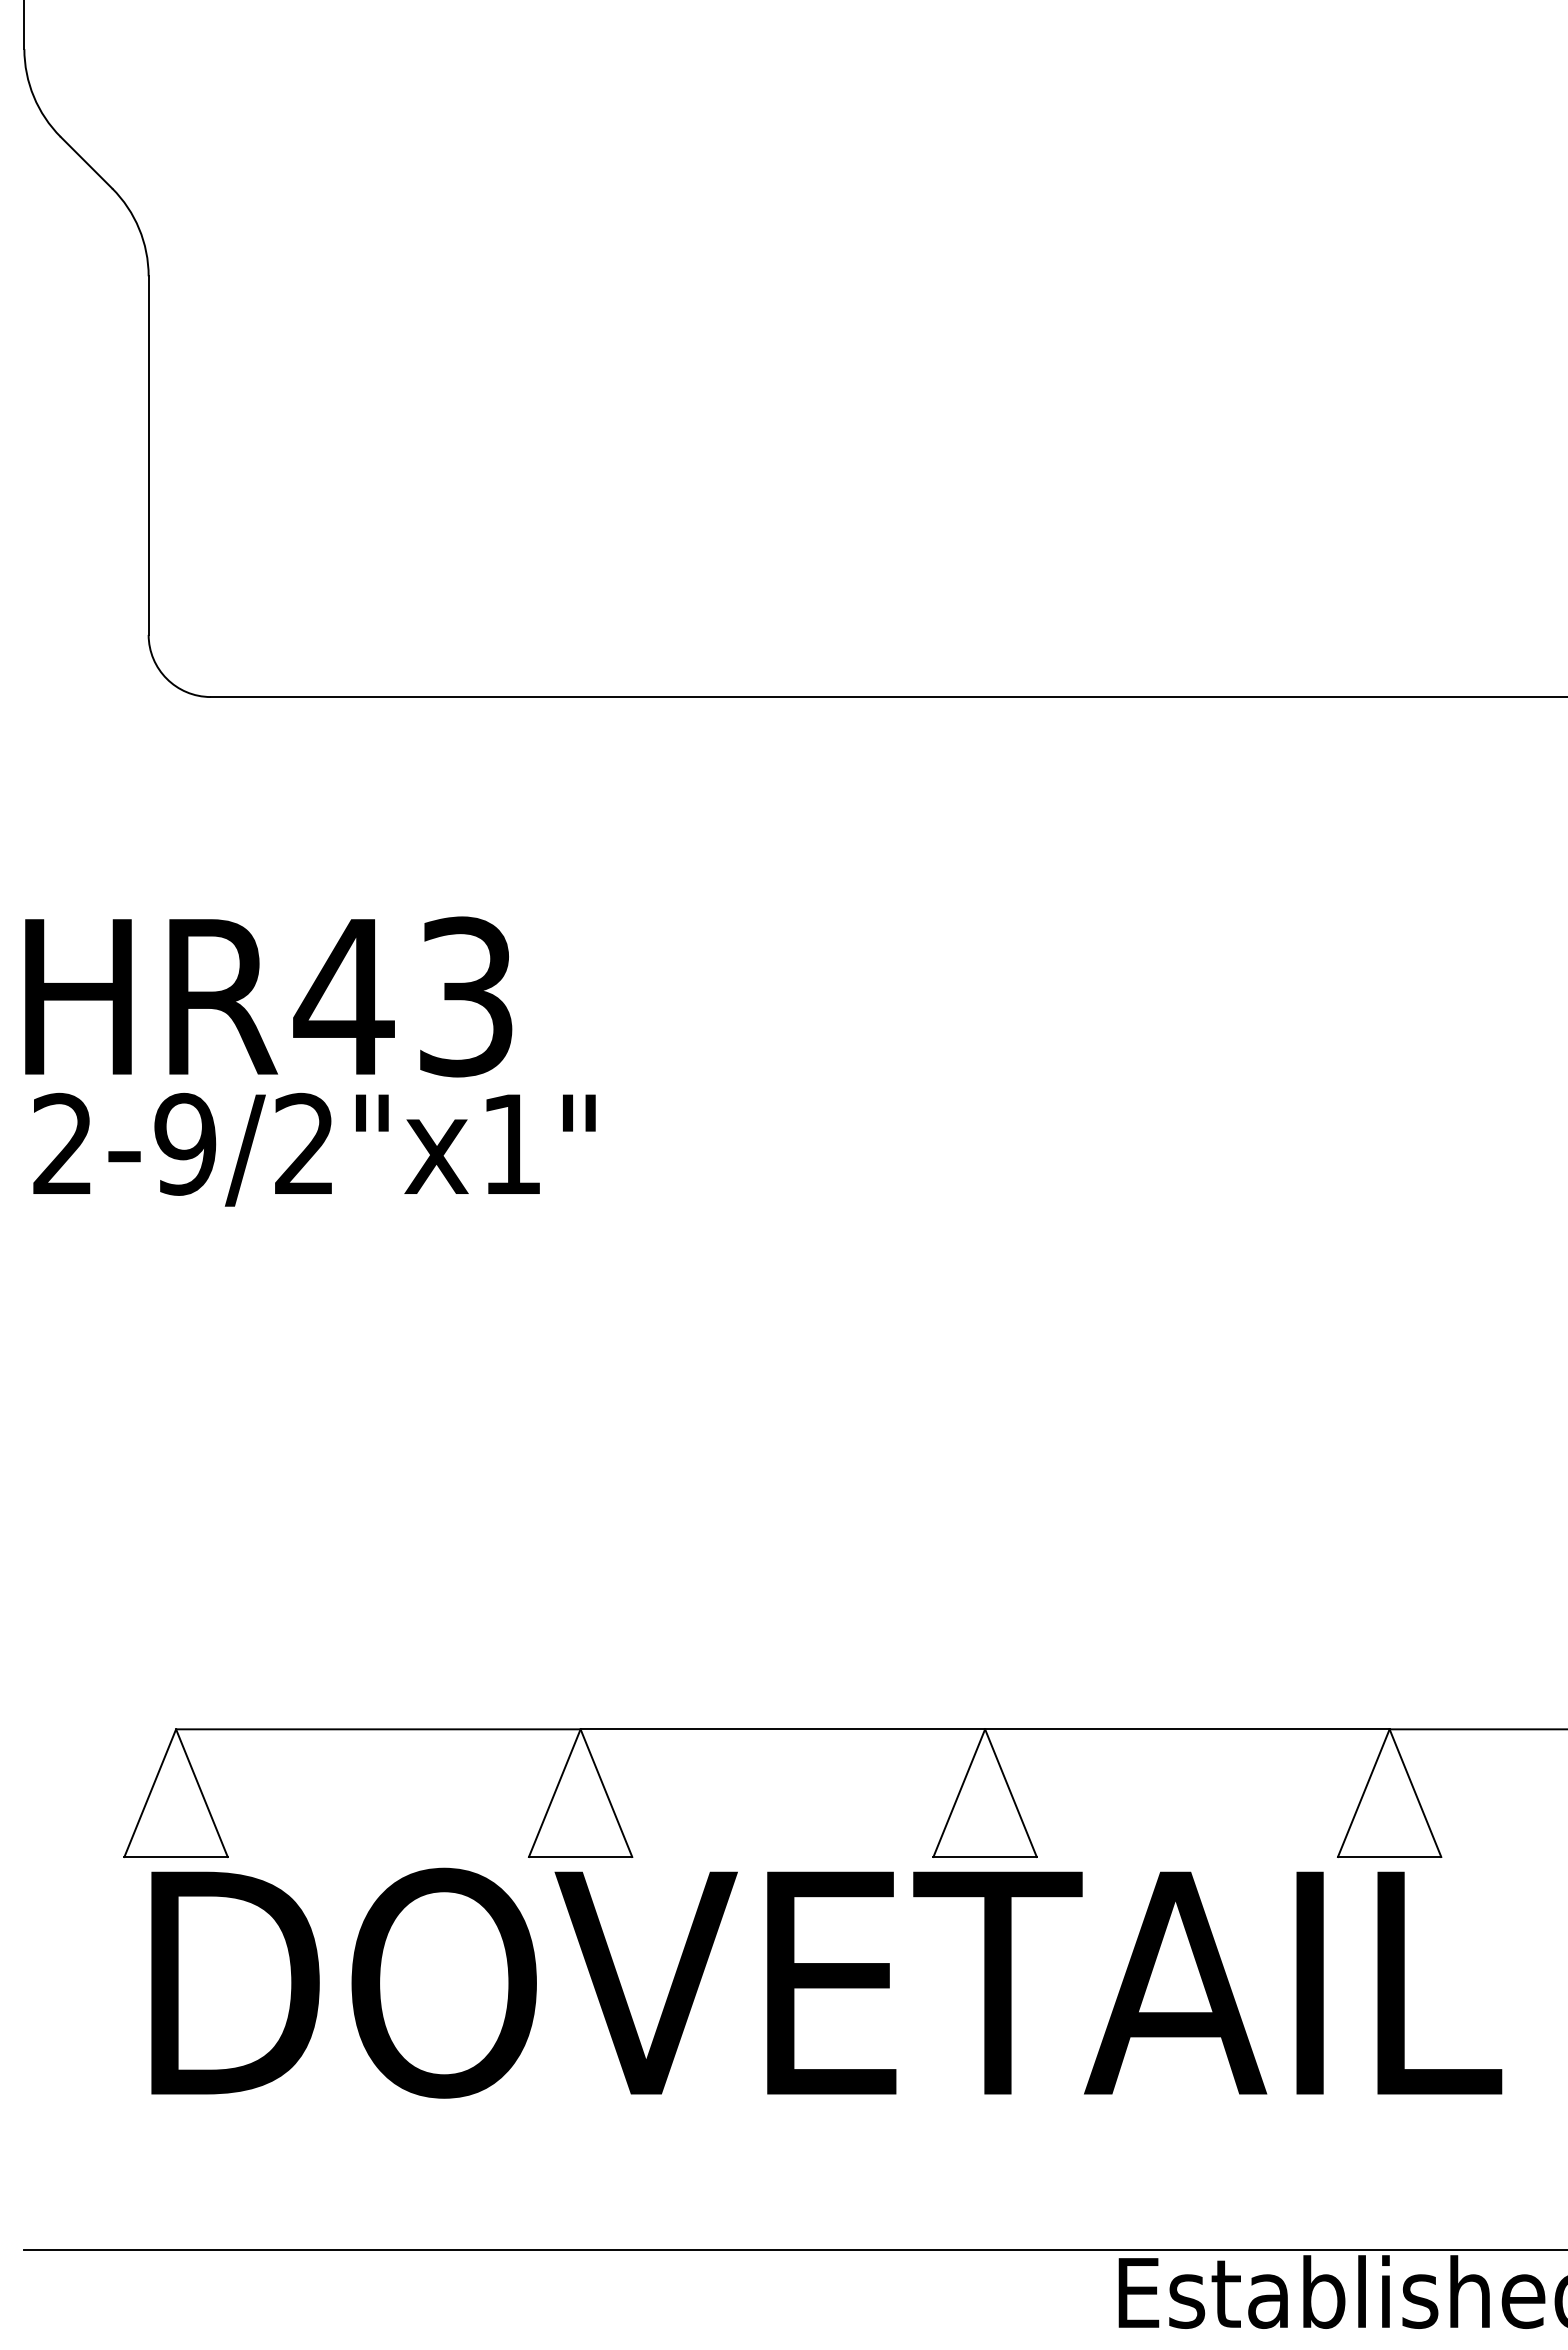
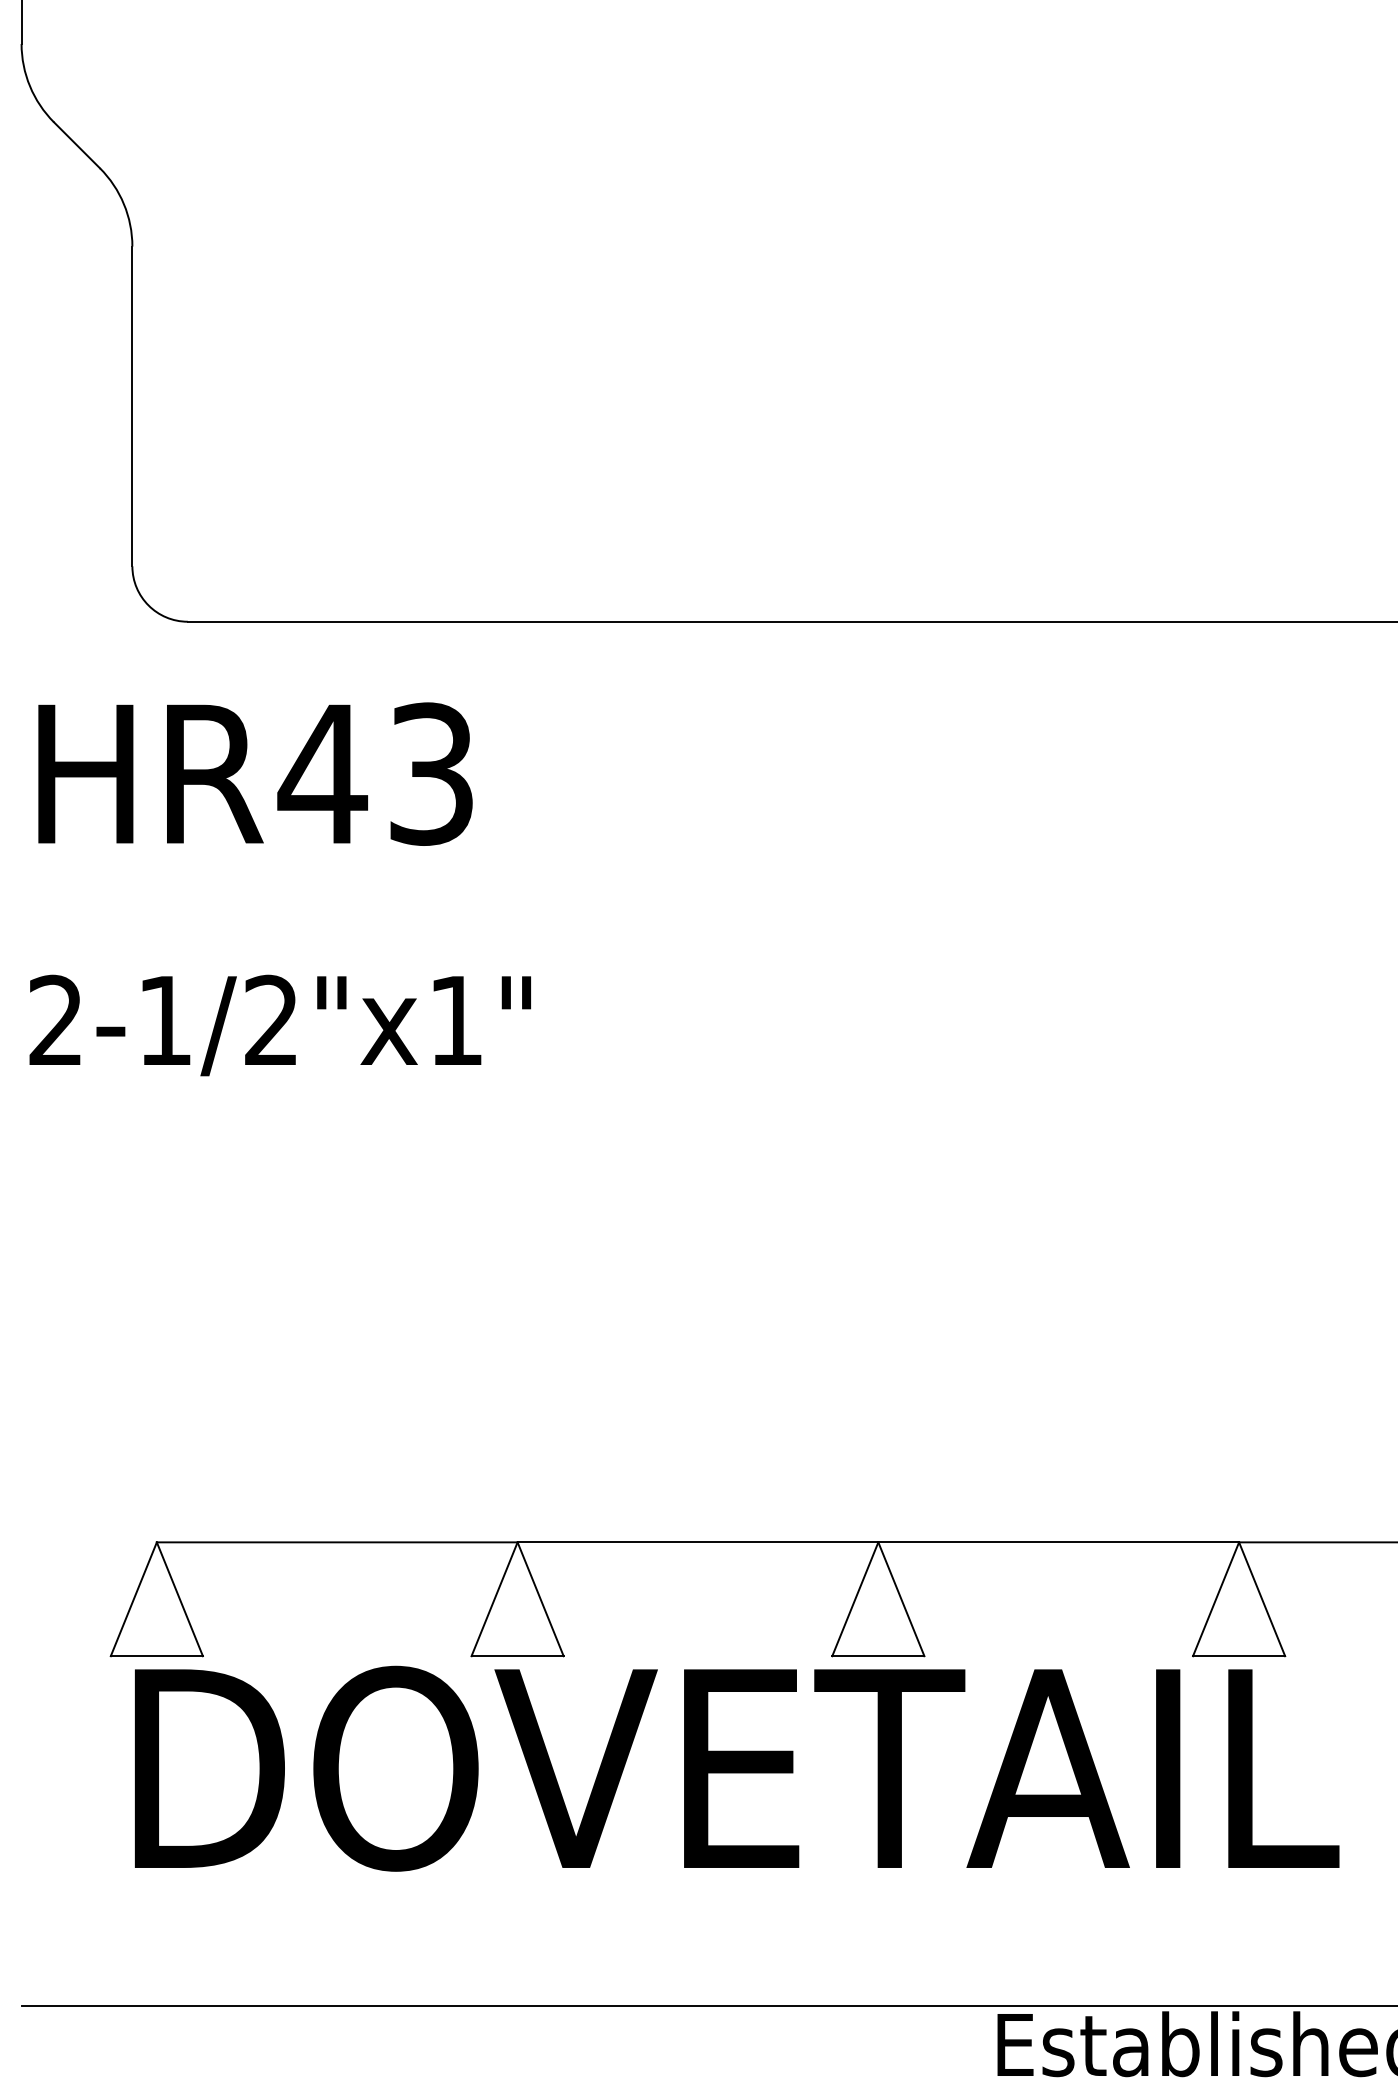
text: (268, 996) -> (255, 773), moved
text: (185, 1143) -> (165, 1019), 2-9/2"x1" -> 2-1/2"x1"

